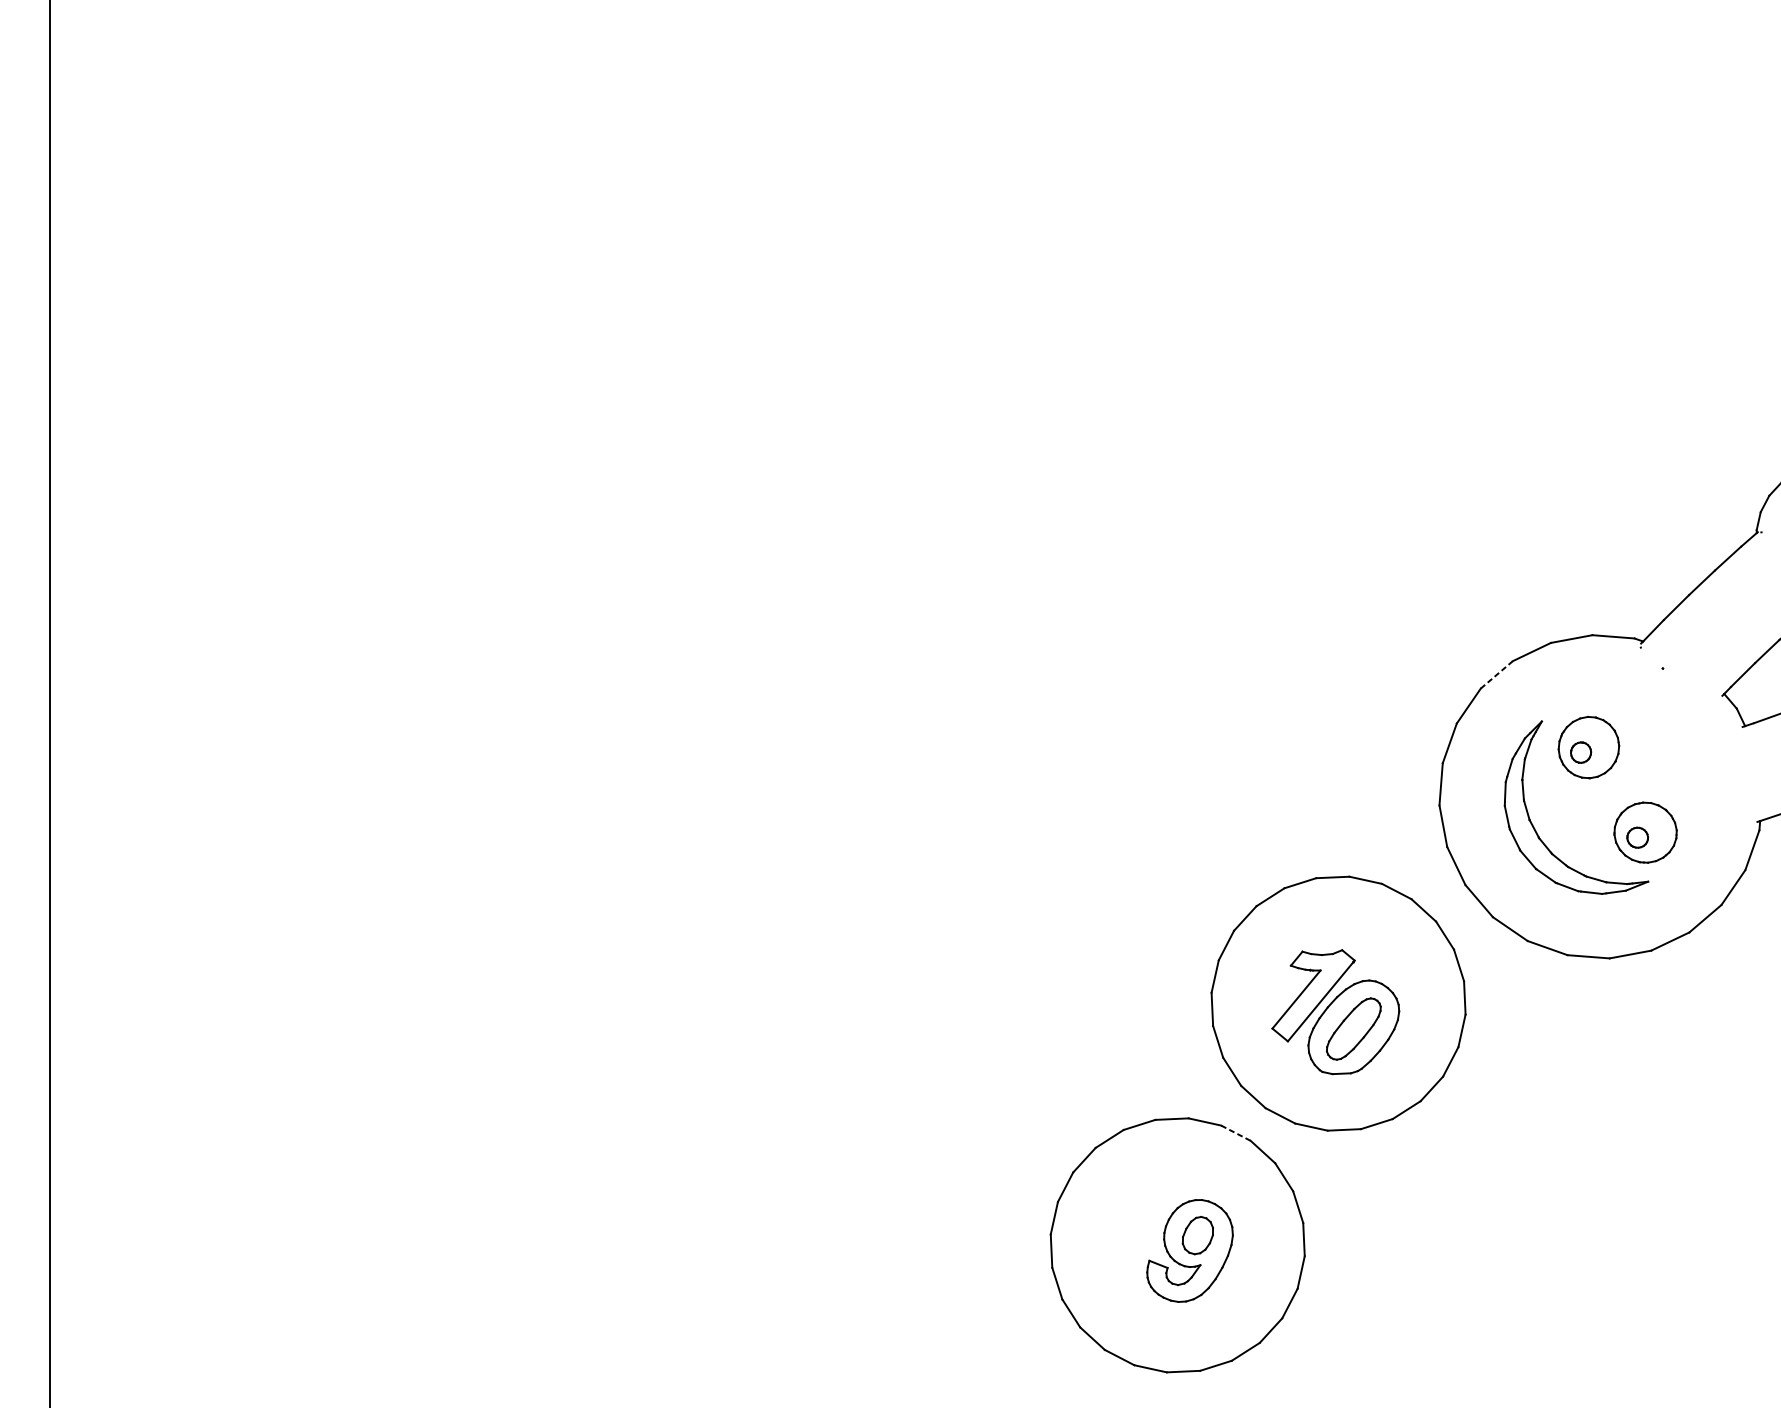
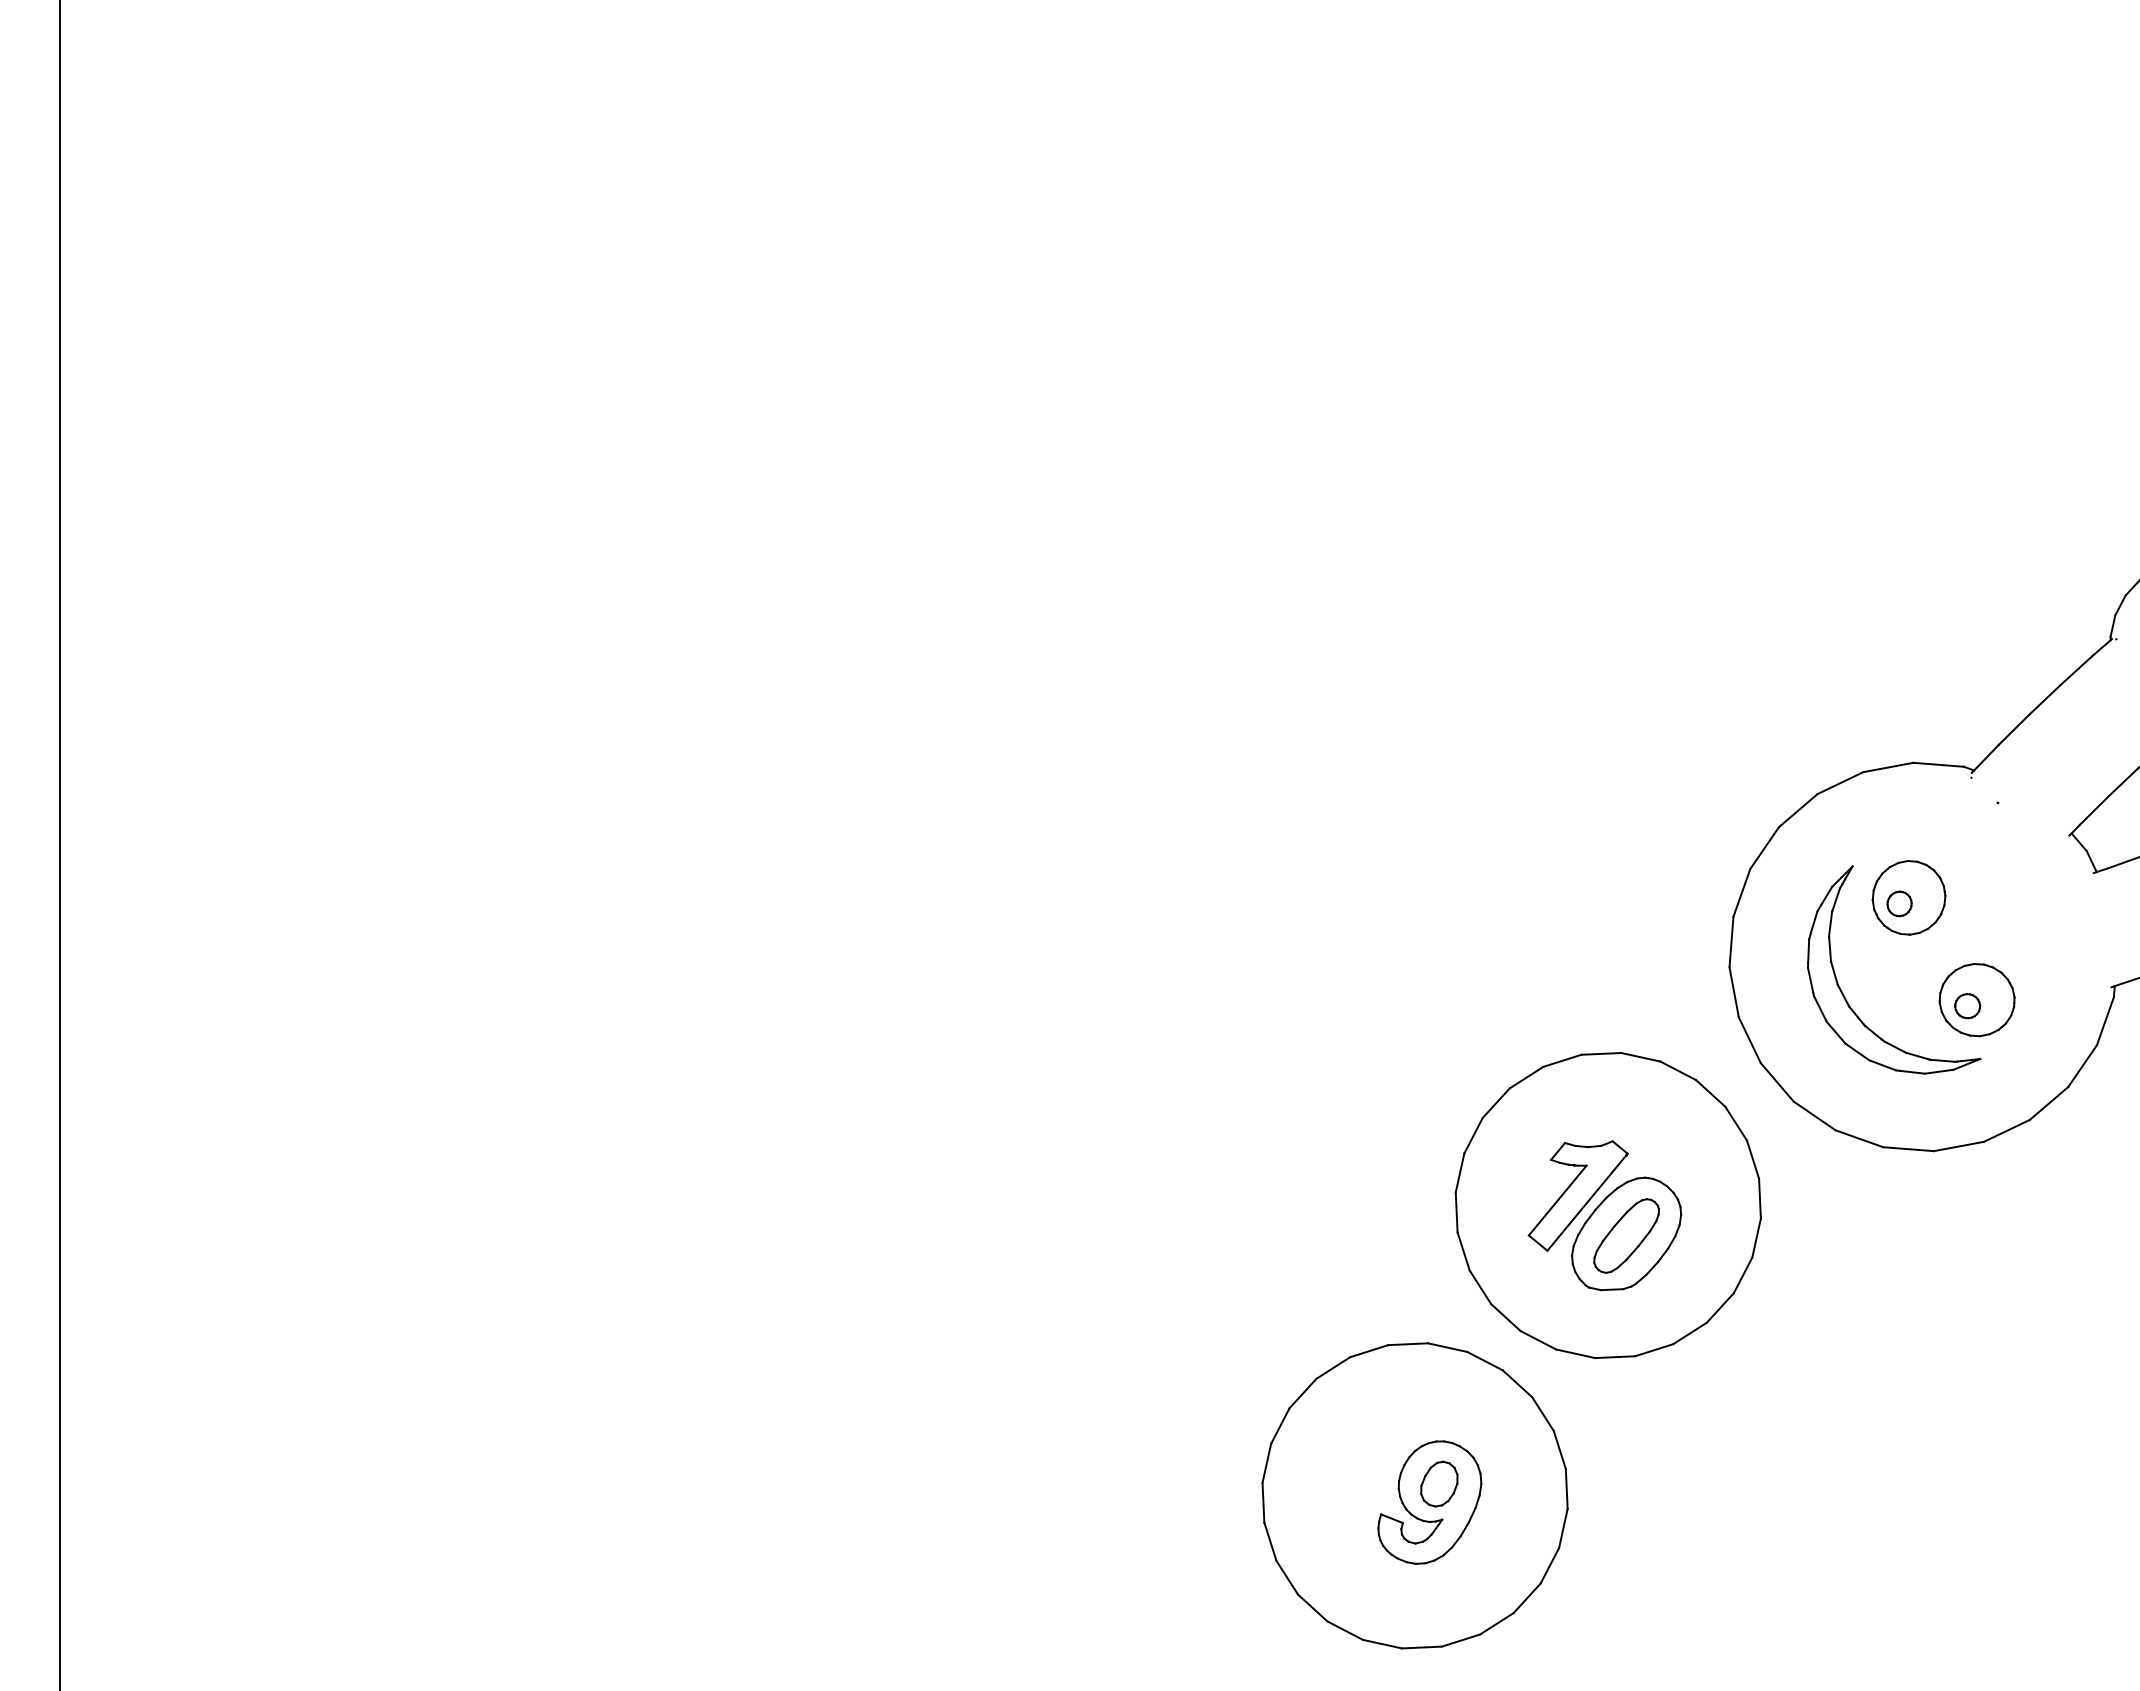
line: (1496, 674) -> (1798, 810), dashed -> solid
line: (1235, 1133) -> (1484, 1361), dashed -> solid

